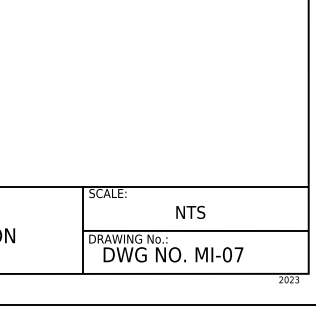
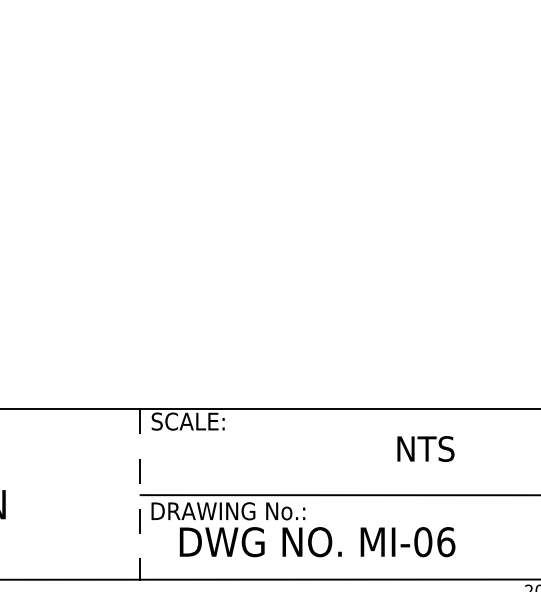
text: (190, 211) -> (425, 447), moved
line: (83, 231) -> (140, 496), solid -> dashed
text: (238, 254) -> (445, 541), MI-07 -> MI-06

